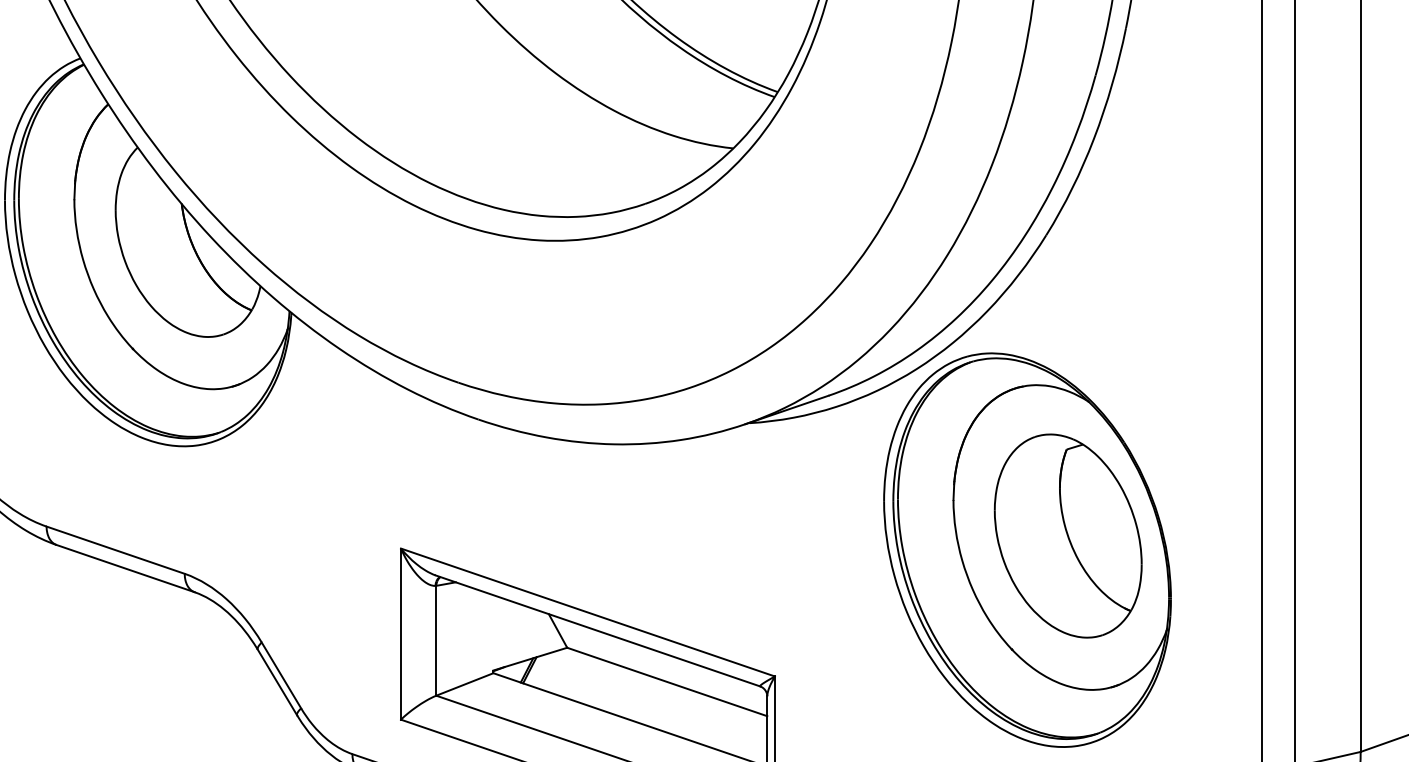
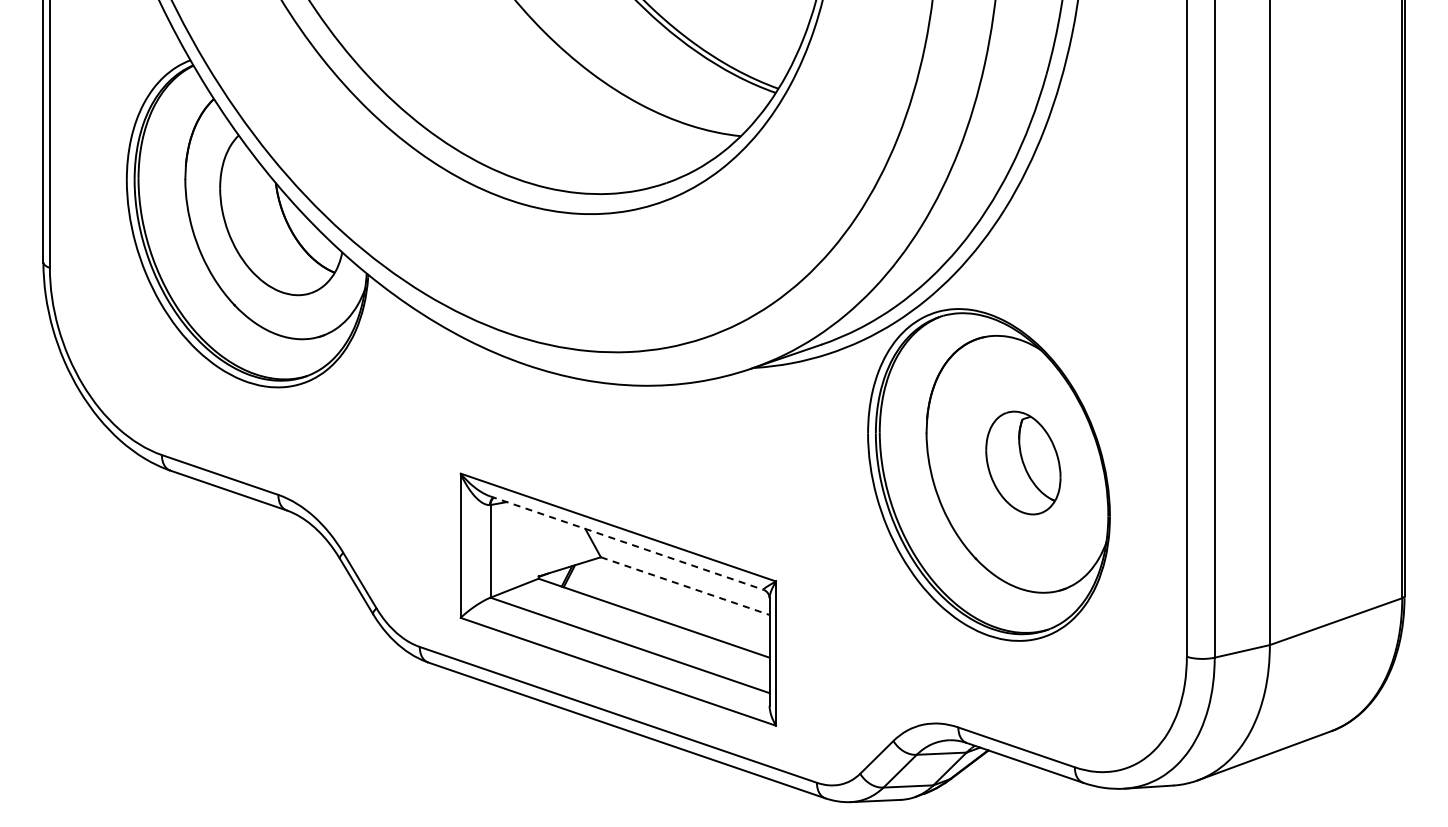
part: (1068, 535) -> (1023, 462), size x0.6
line: (597, 631) -> (626, 543), solid -> dashed
line: (667, 682) -> (685, 586), solid -> dashed

